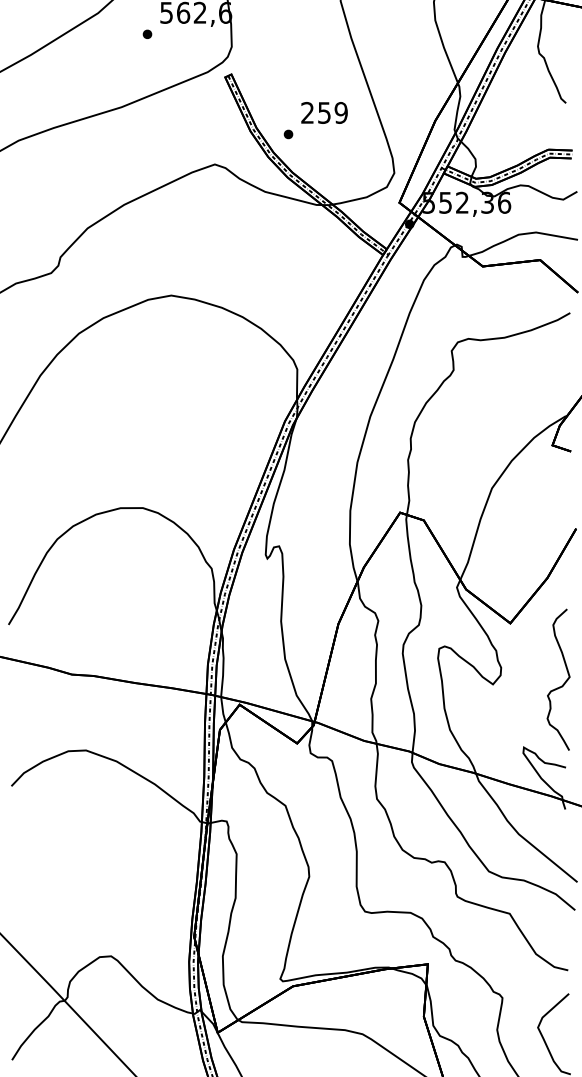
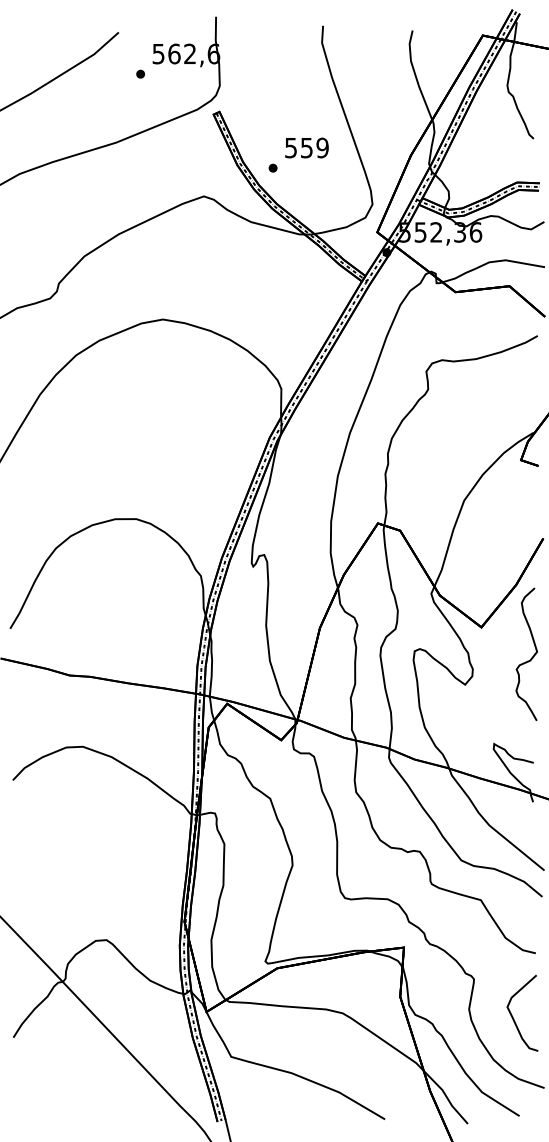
text: (307, 112) -> (290, 147), 259 -> 559
curve: (563, 683) -> (531, 657), moved

